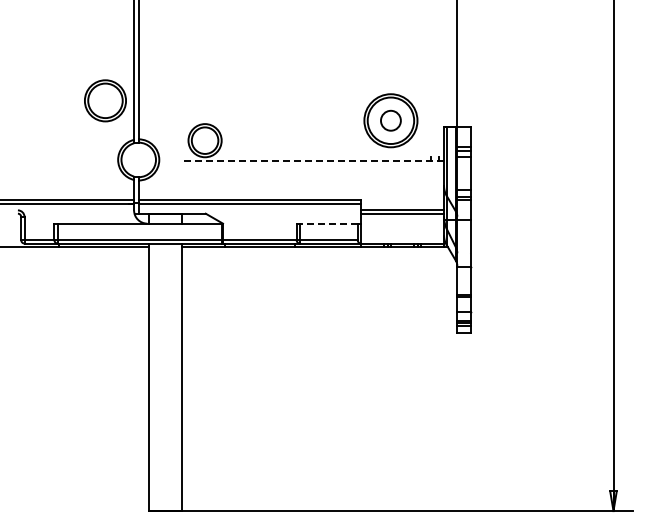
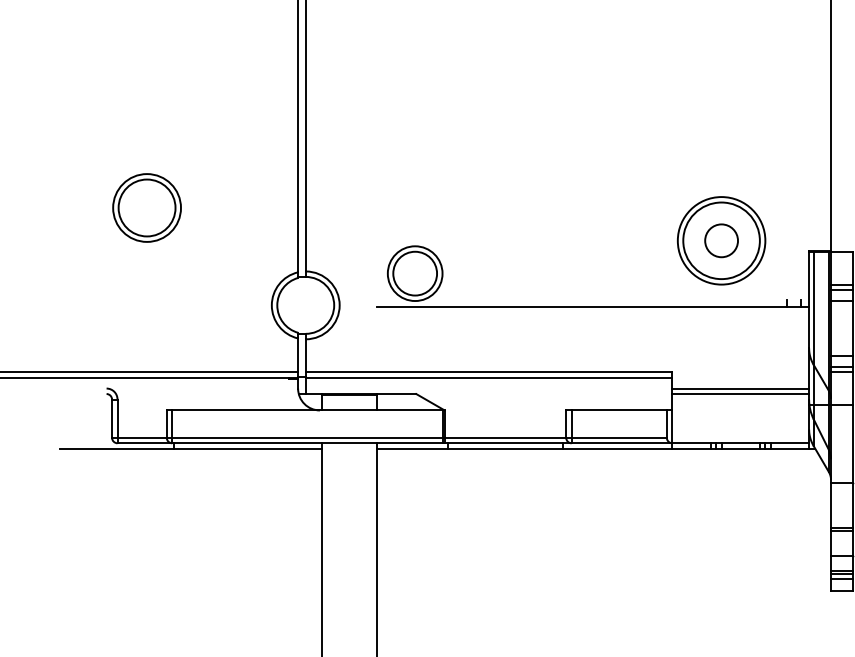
part: (105, 100) -> (147, 207), moved
line: (312, 160) -> (592, 306), dashed -> solid
line: (328, 223) -> (618, 410), dashed -> solid

